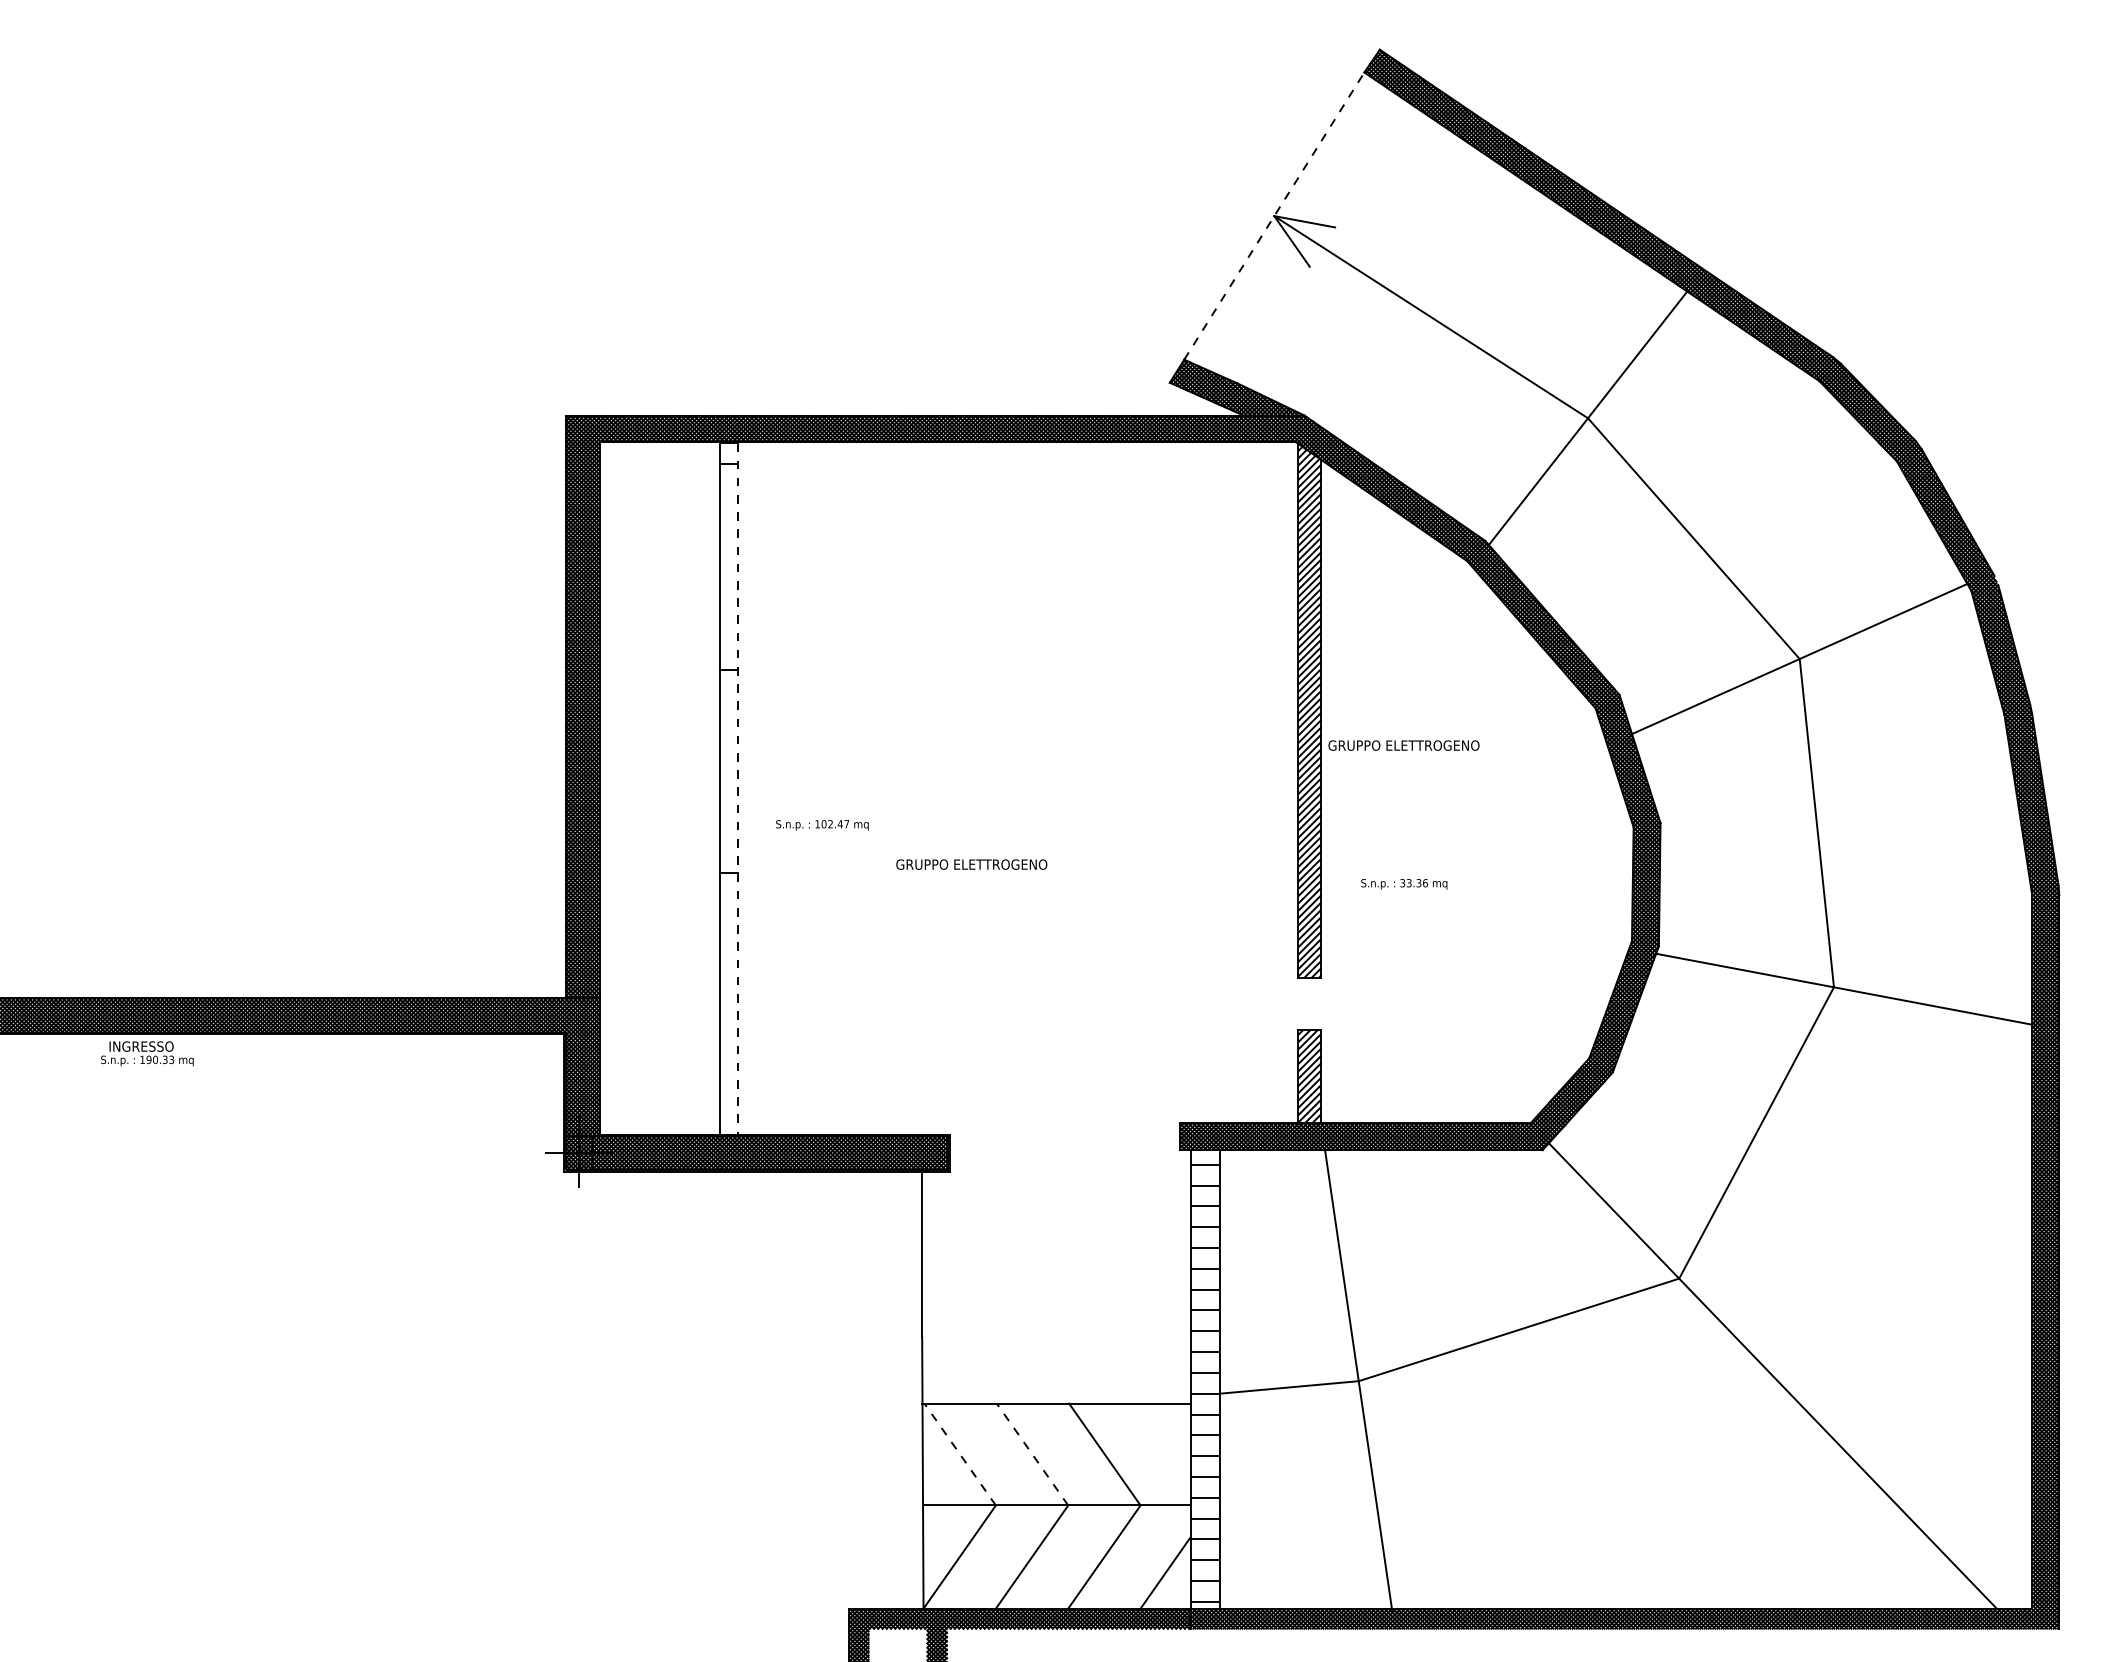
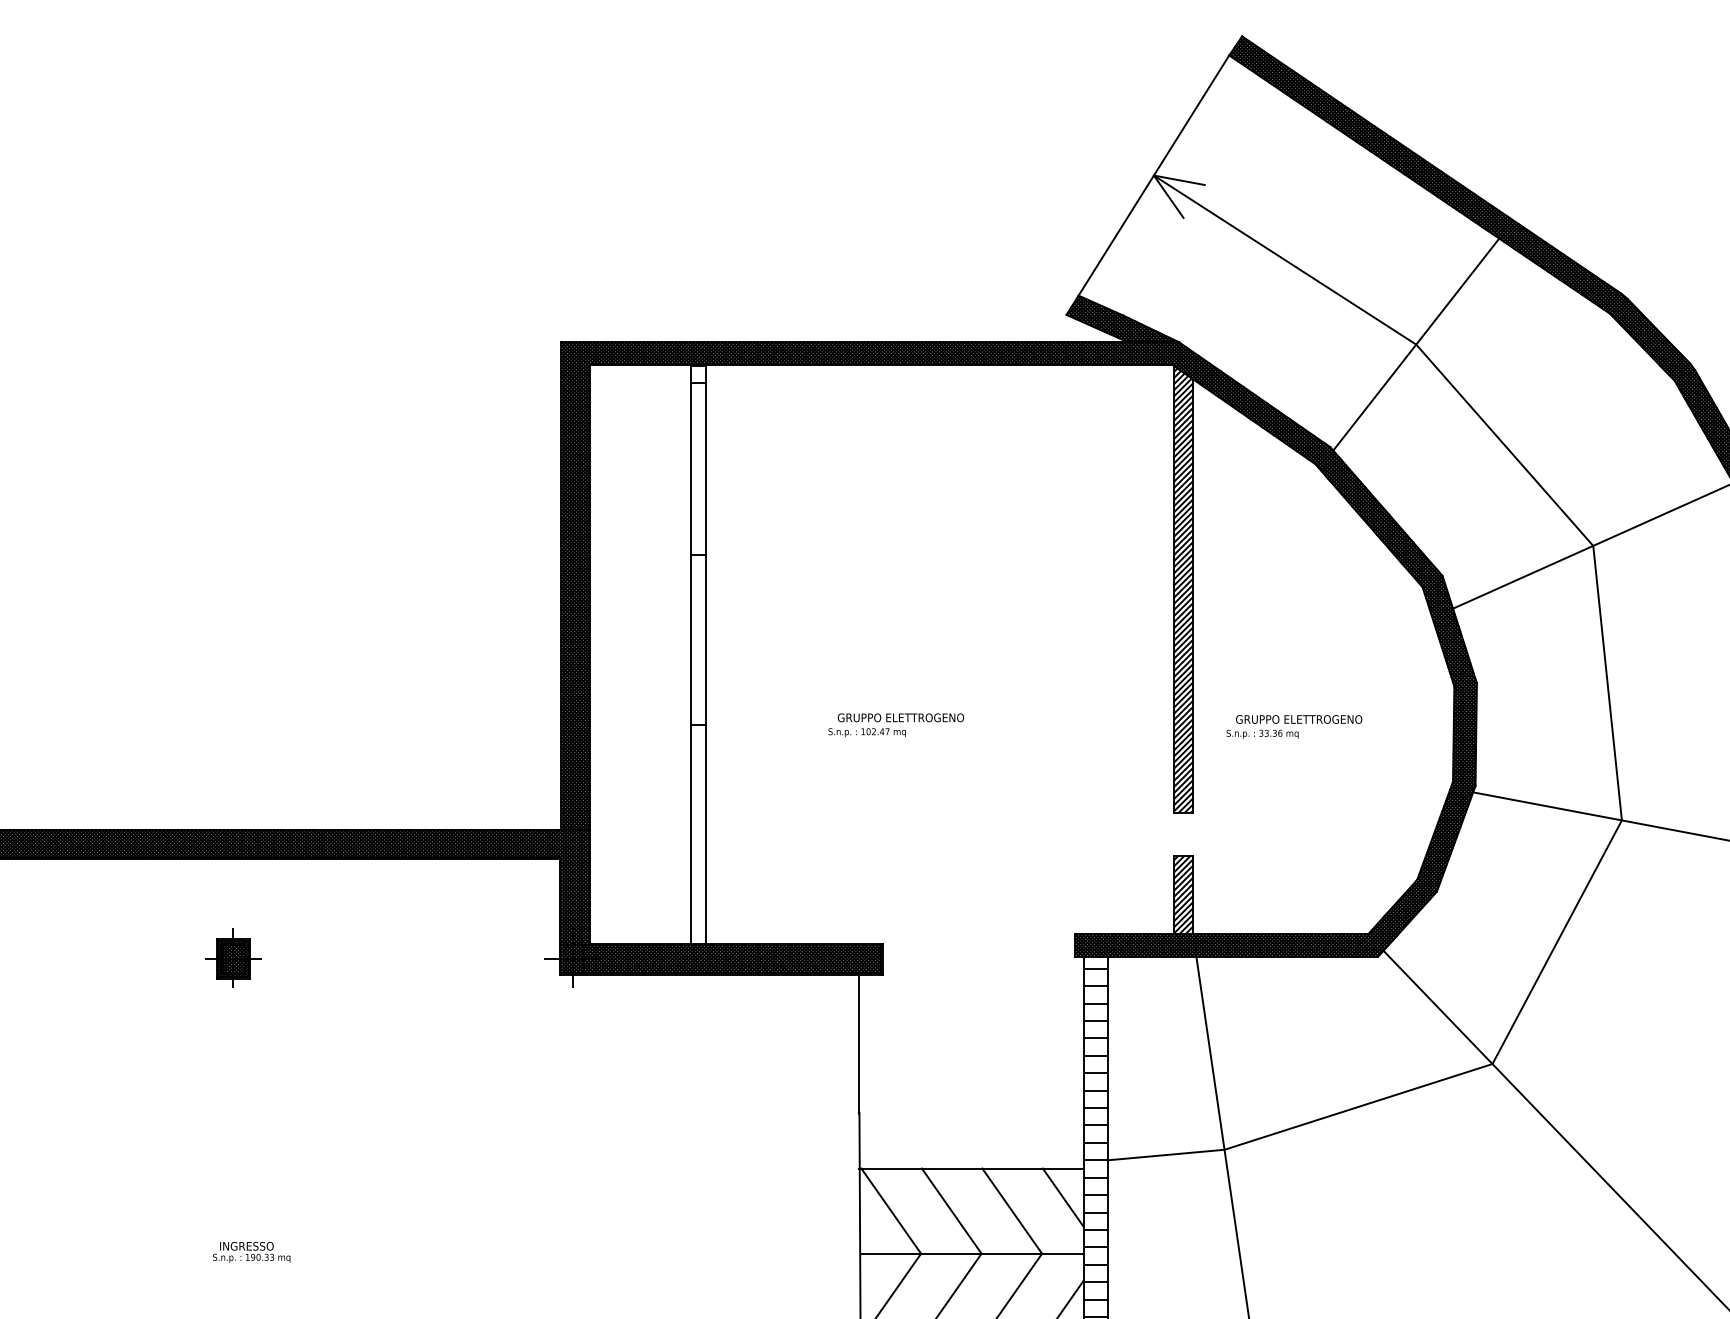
line: (1274, 216) -> (1154, 175), dashed -> solid
text: (1403, 745) -> (1298, 719), moved
line: (738, 788) -> (705, 654), dashed -> solid
text: (822, 825) -> (867, 732), moved
text: (147, 1053) -> (251, 1252), moved
part: (173, 1151) -> (233, 957), added
line: (1165, 1437) -> (1062, 1196), added
line: (959, 1454) -> (890, 1211), dashed -> solid
line: (1032, 1454) -> (951, 1211), dashed -> solid

